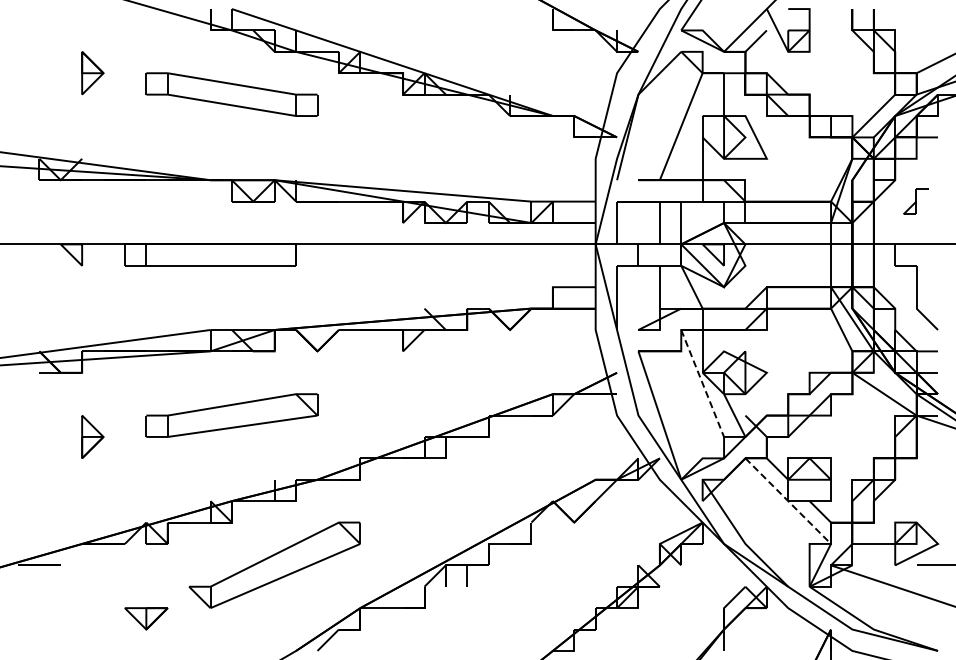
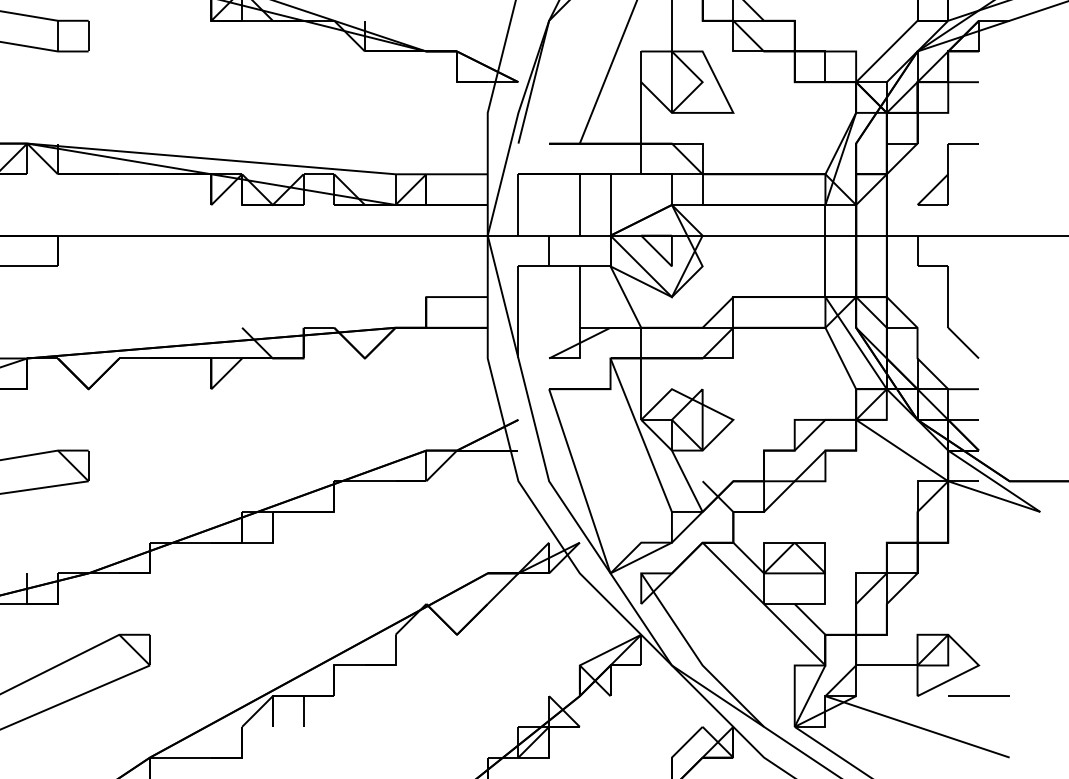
part: (915, 201) -> (946, 174), size x1.67
line: (702, 383) -> (641, 435), dashed -> solid
line: (788, 501) -> (764, 604), dashed -> solid

